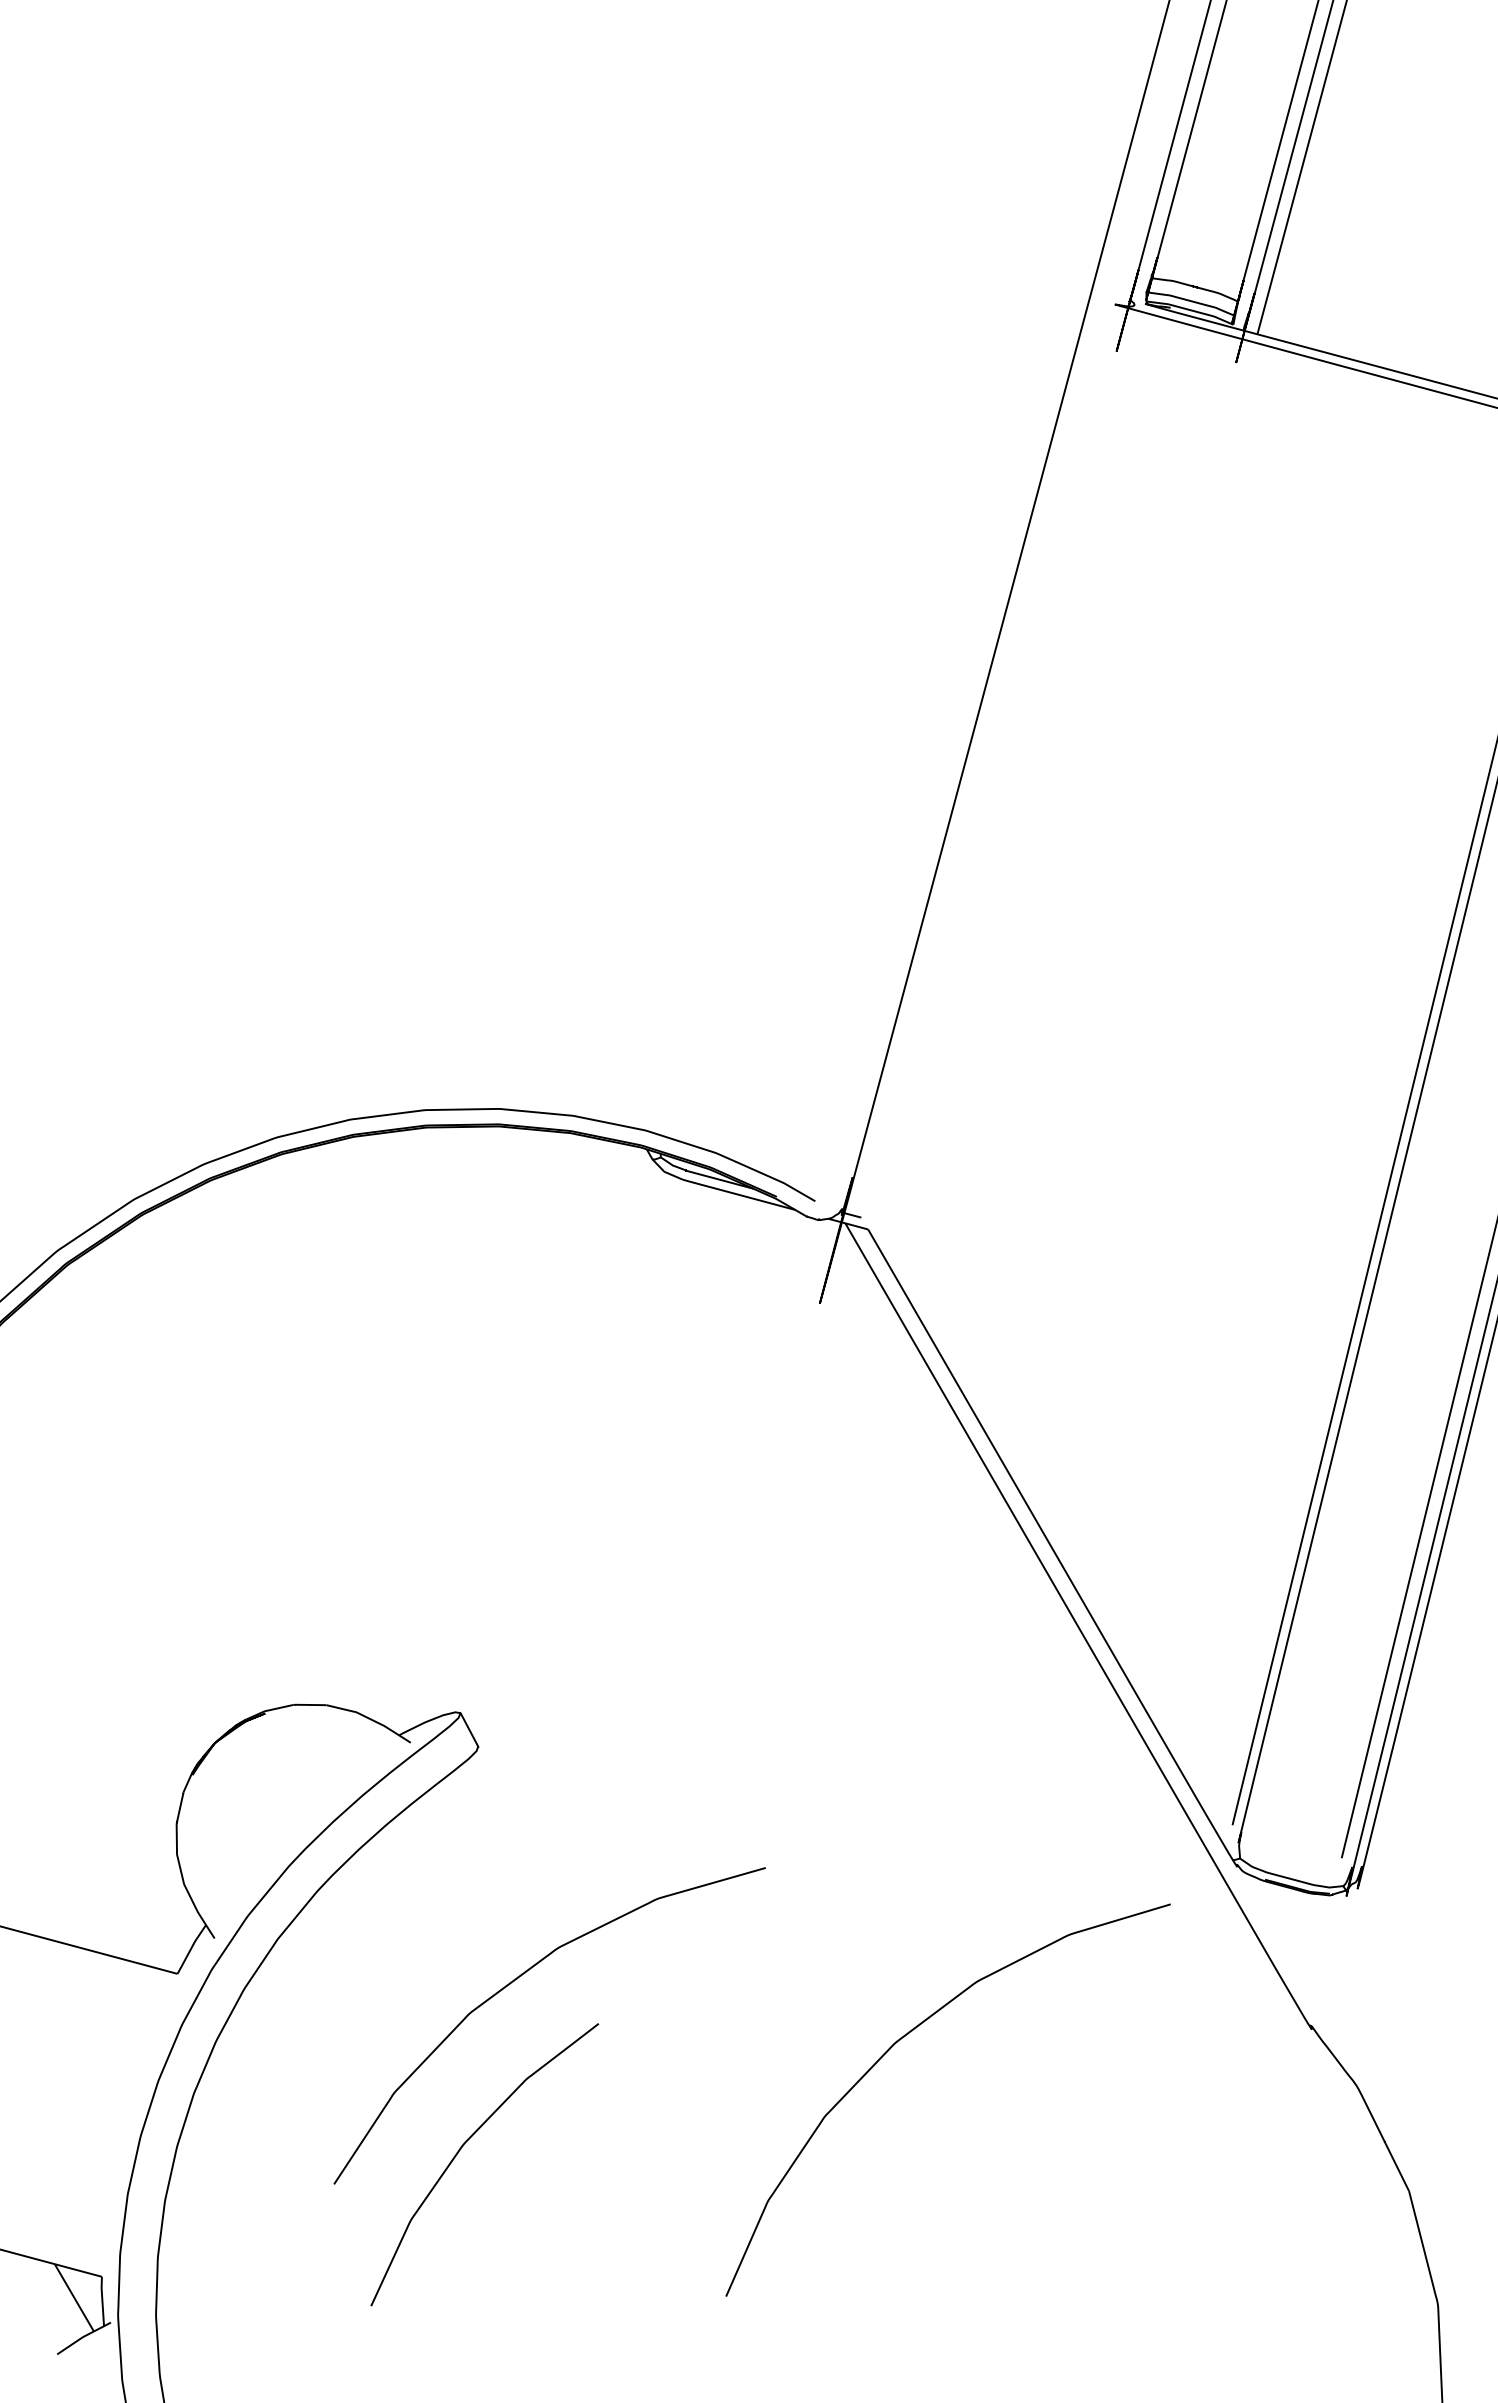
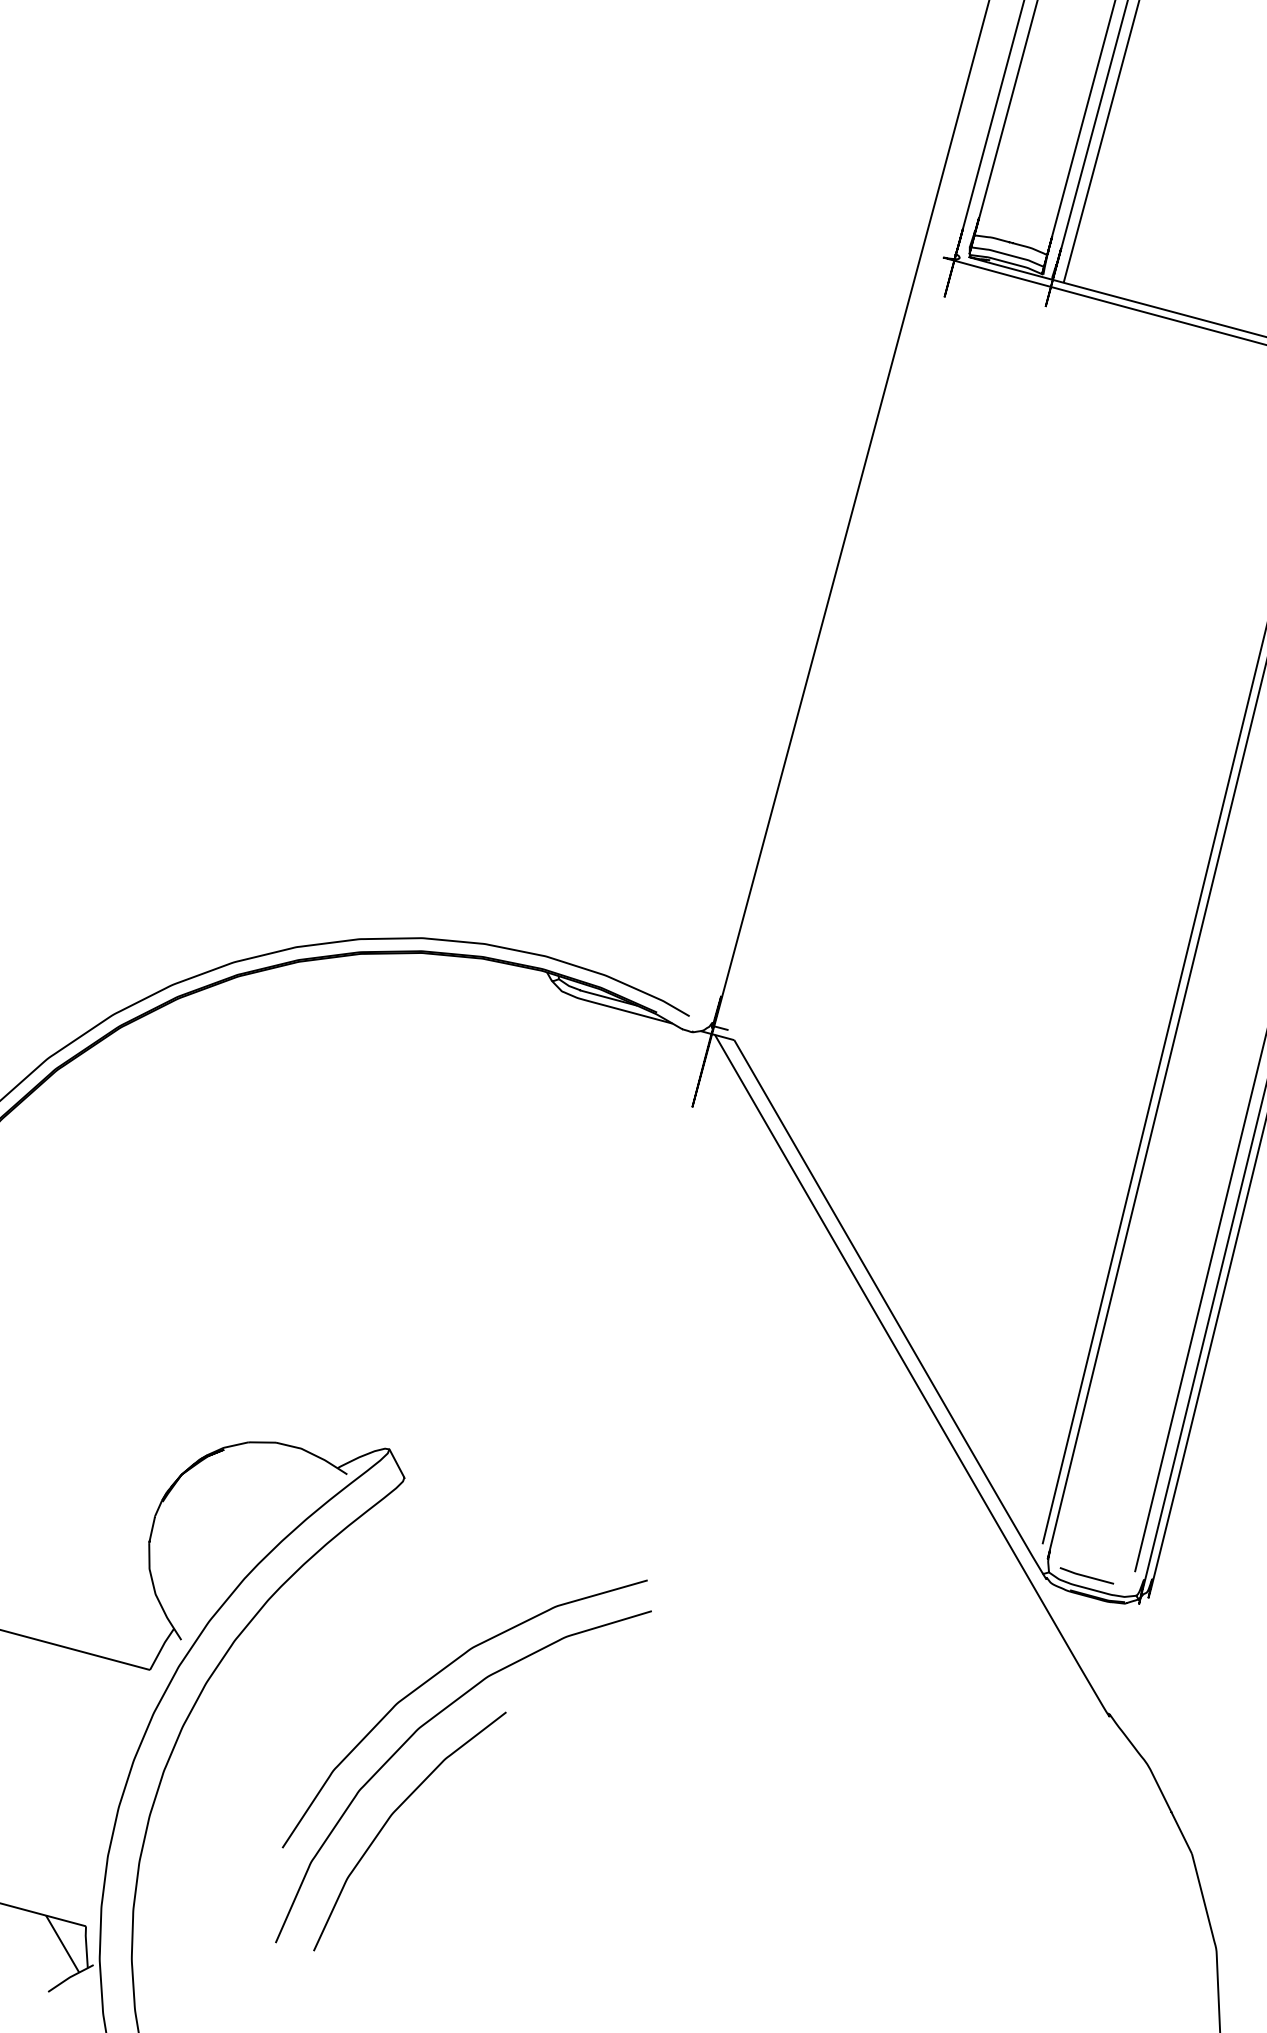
curve: (1284, 1862) -> (1086, 1575), added
curve: (900, 2040) -> (423, 1726), moved

